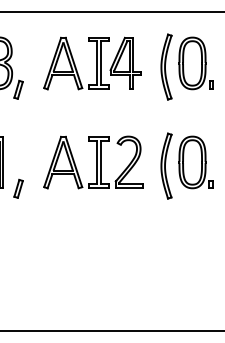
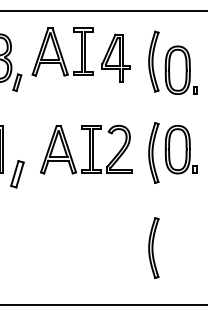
part: (76, 63) -> (62, 51), moved
part: (195, 63) -> (180, 70), moved
part: (18, 188) -> (17, 173), size x1.6
part: (166, 268) -> (153, 247), added

